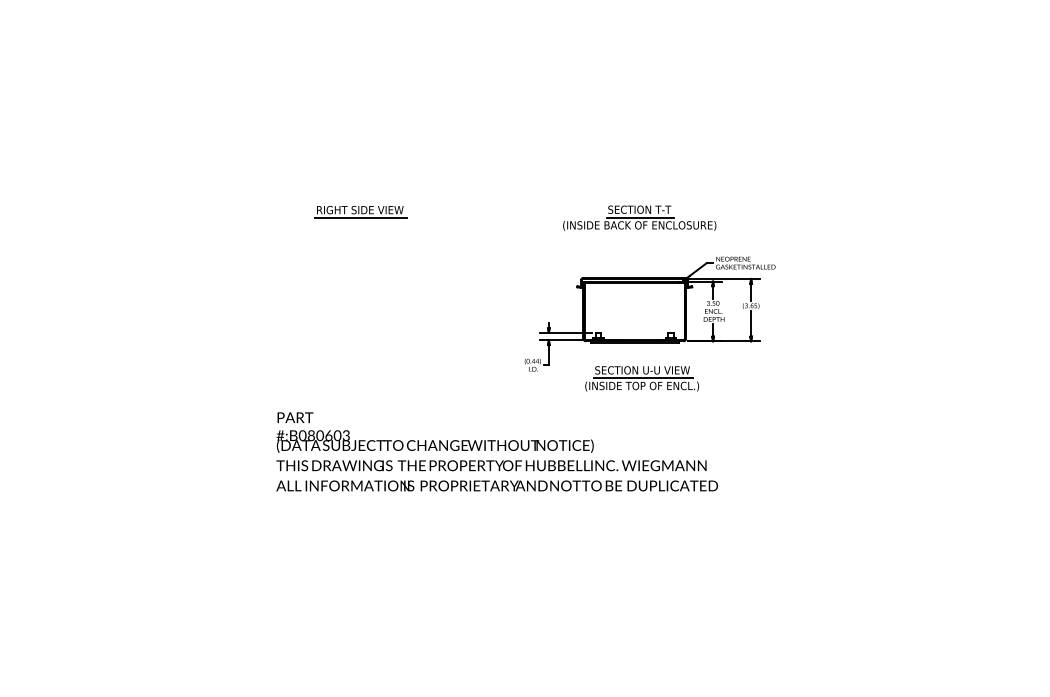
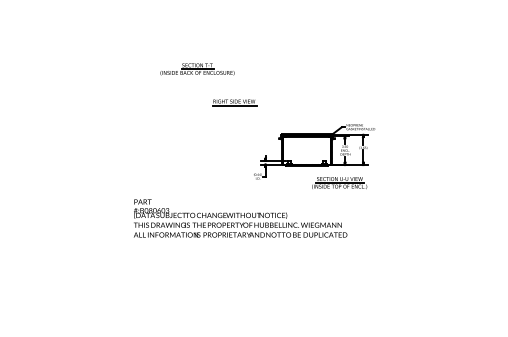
part: (360, 212) -> (234, 102), moved
part: (639, 218) -> (197, 69), moved
part: (641, 379) -> (339, 183), moved

